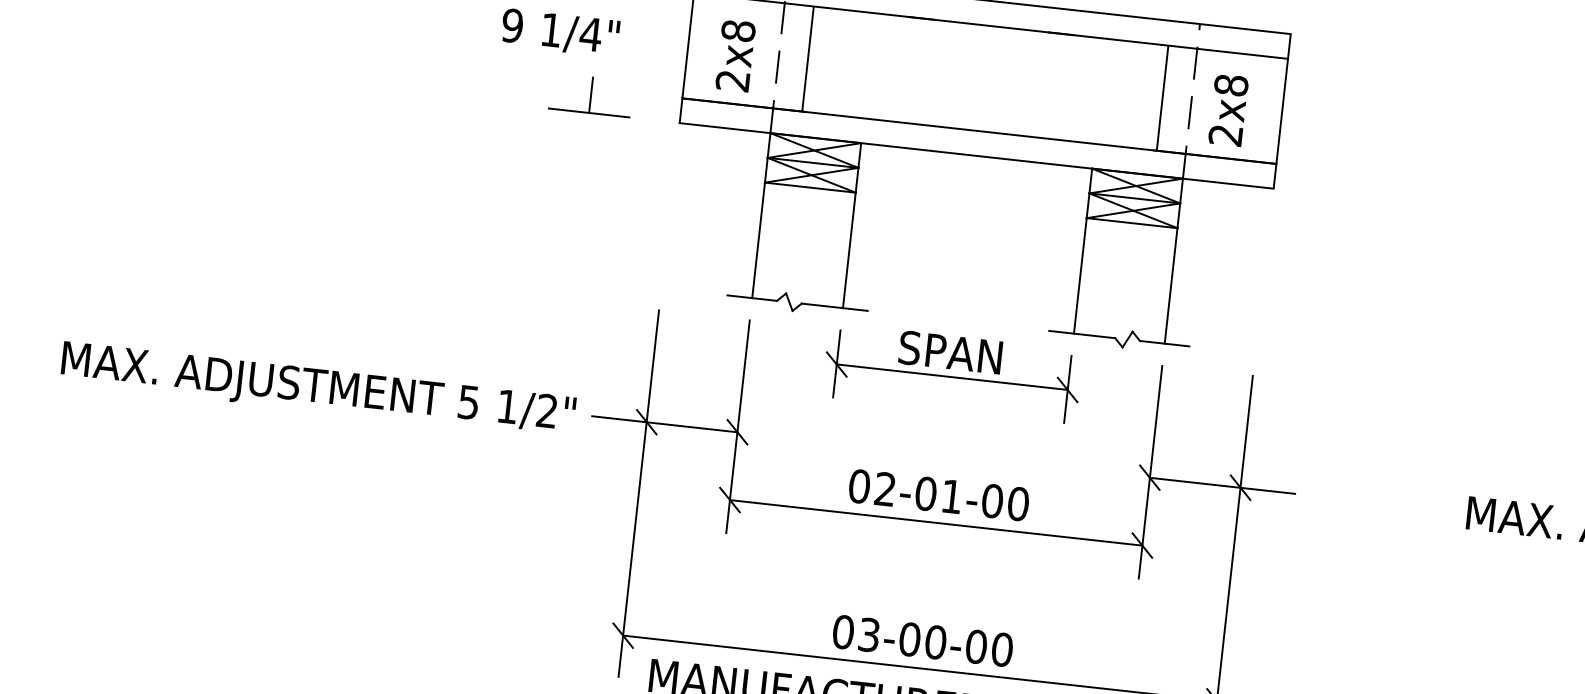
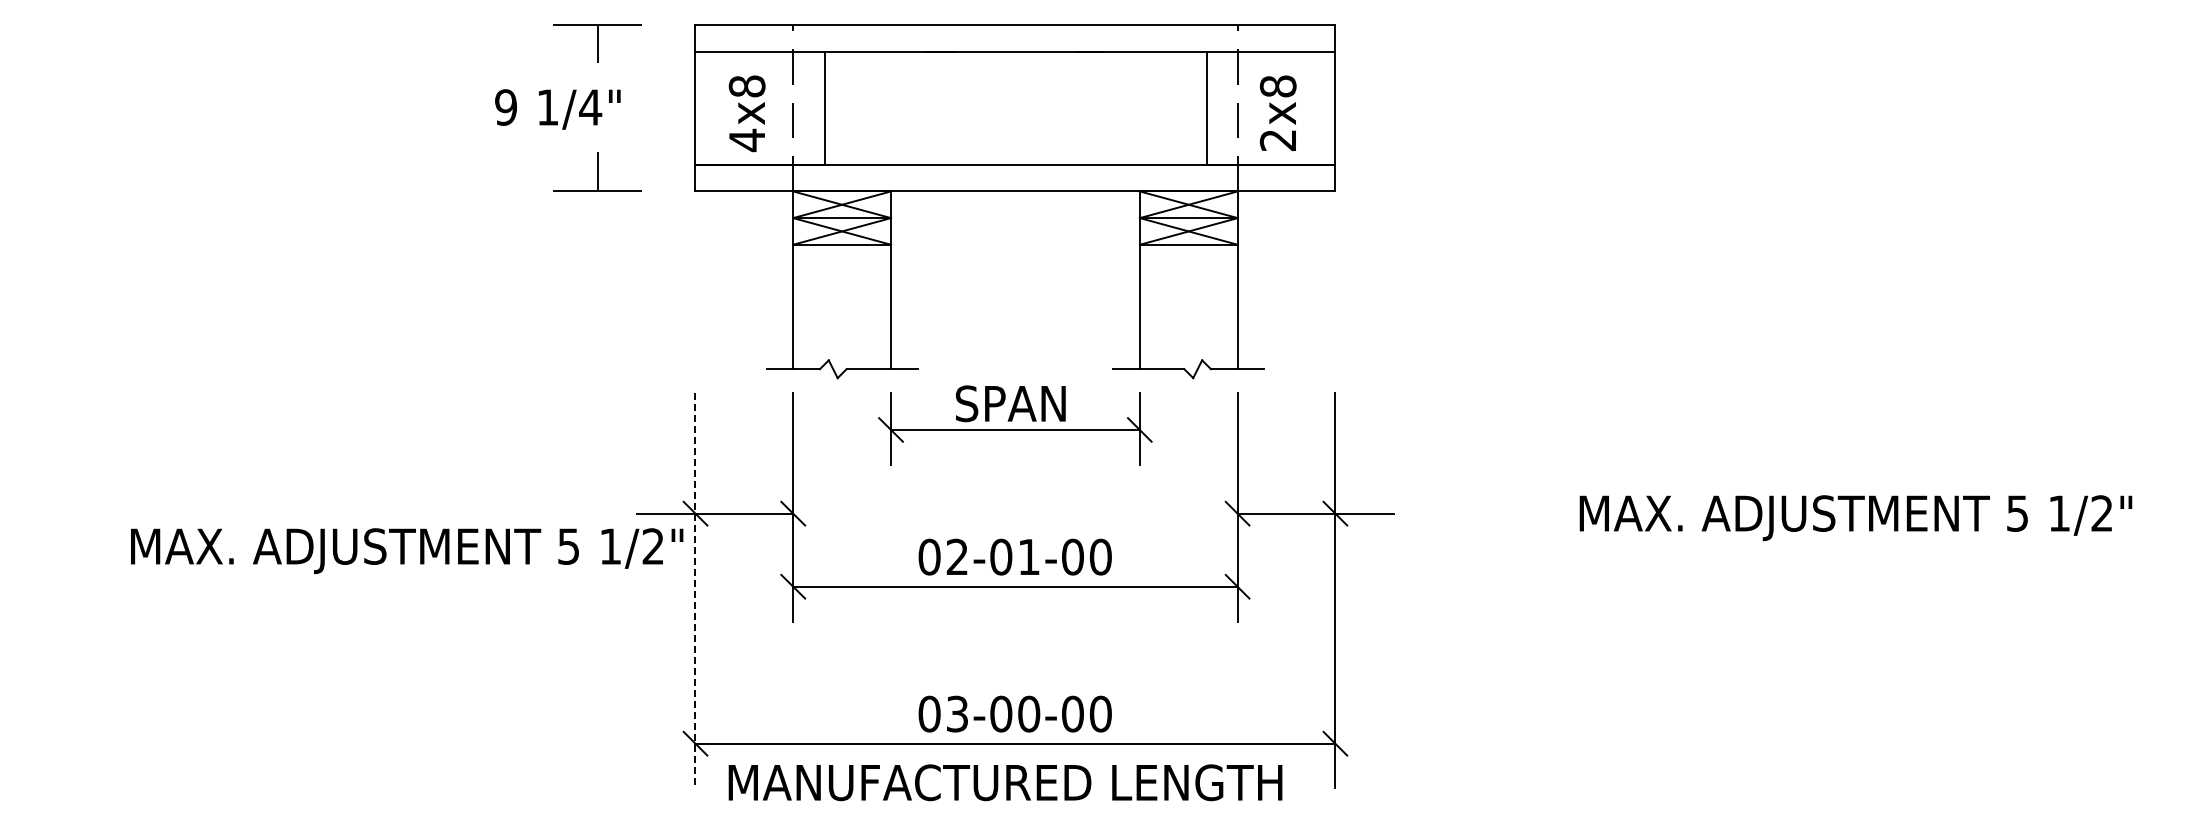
text: (732, 81) -> (746, 140), 2x8 -> 4x8
text: (318, 390) -> (407, 551), moved
line: (638, 494) -> (695, 591), solid -> dashed

